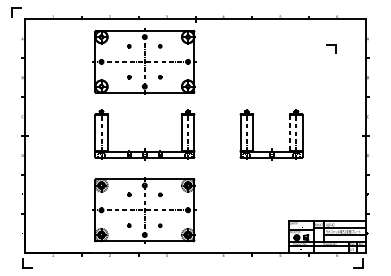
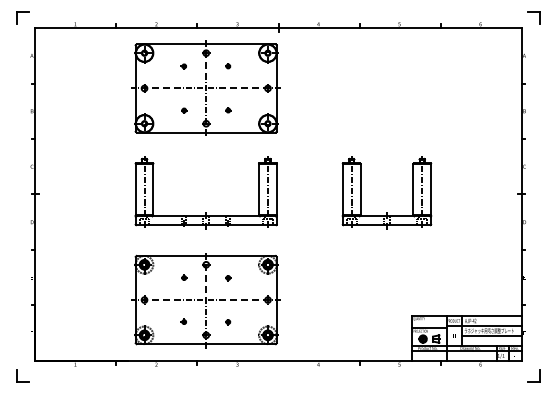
part: (330, 48) -> (533, 17), moved
line: (290, 132) -> (413, 189), dashed -> solid
part: (27, 263) -> (22, 375), moved
part: (358, 263) -> (533, 375), moved

